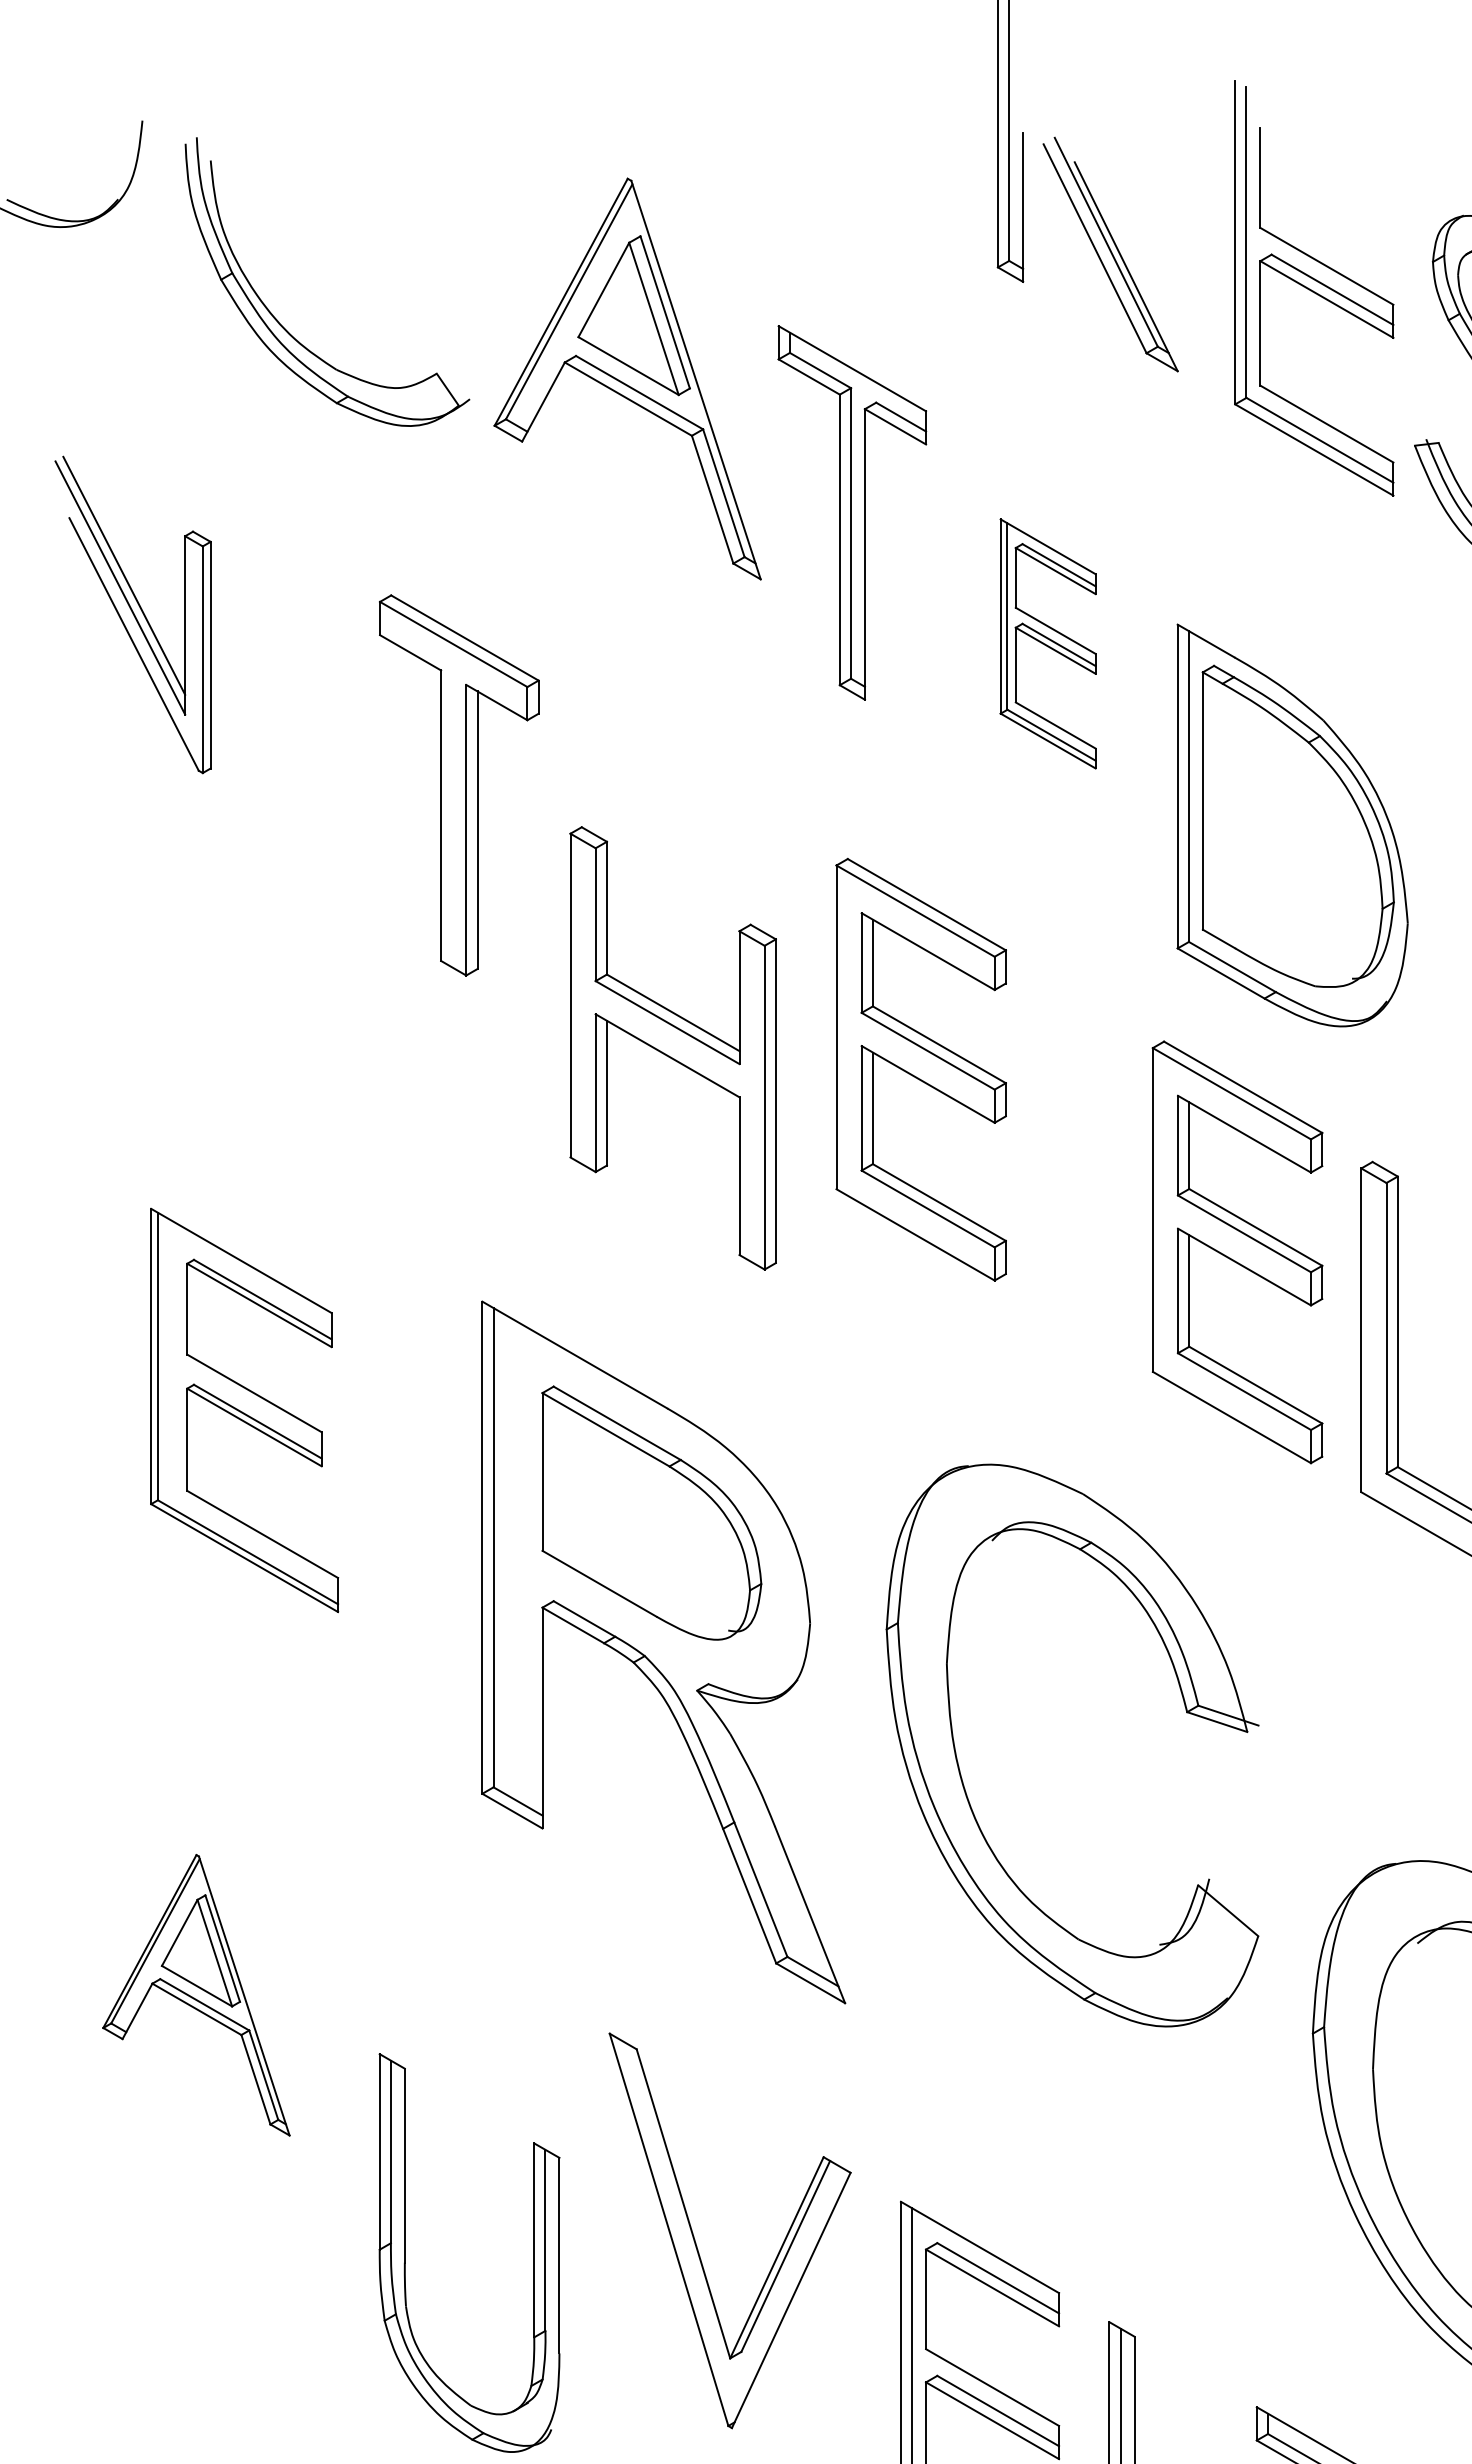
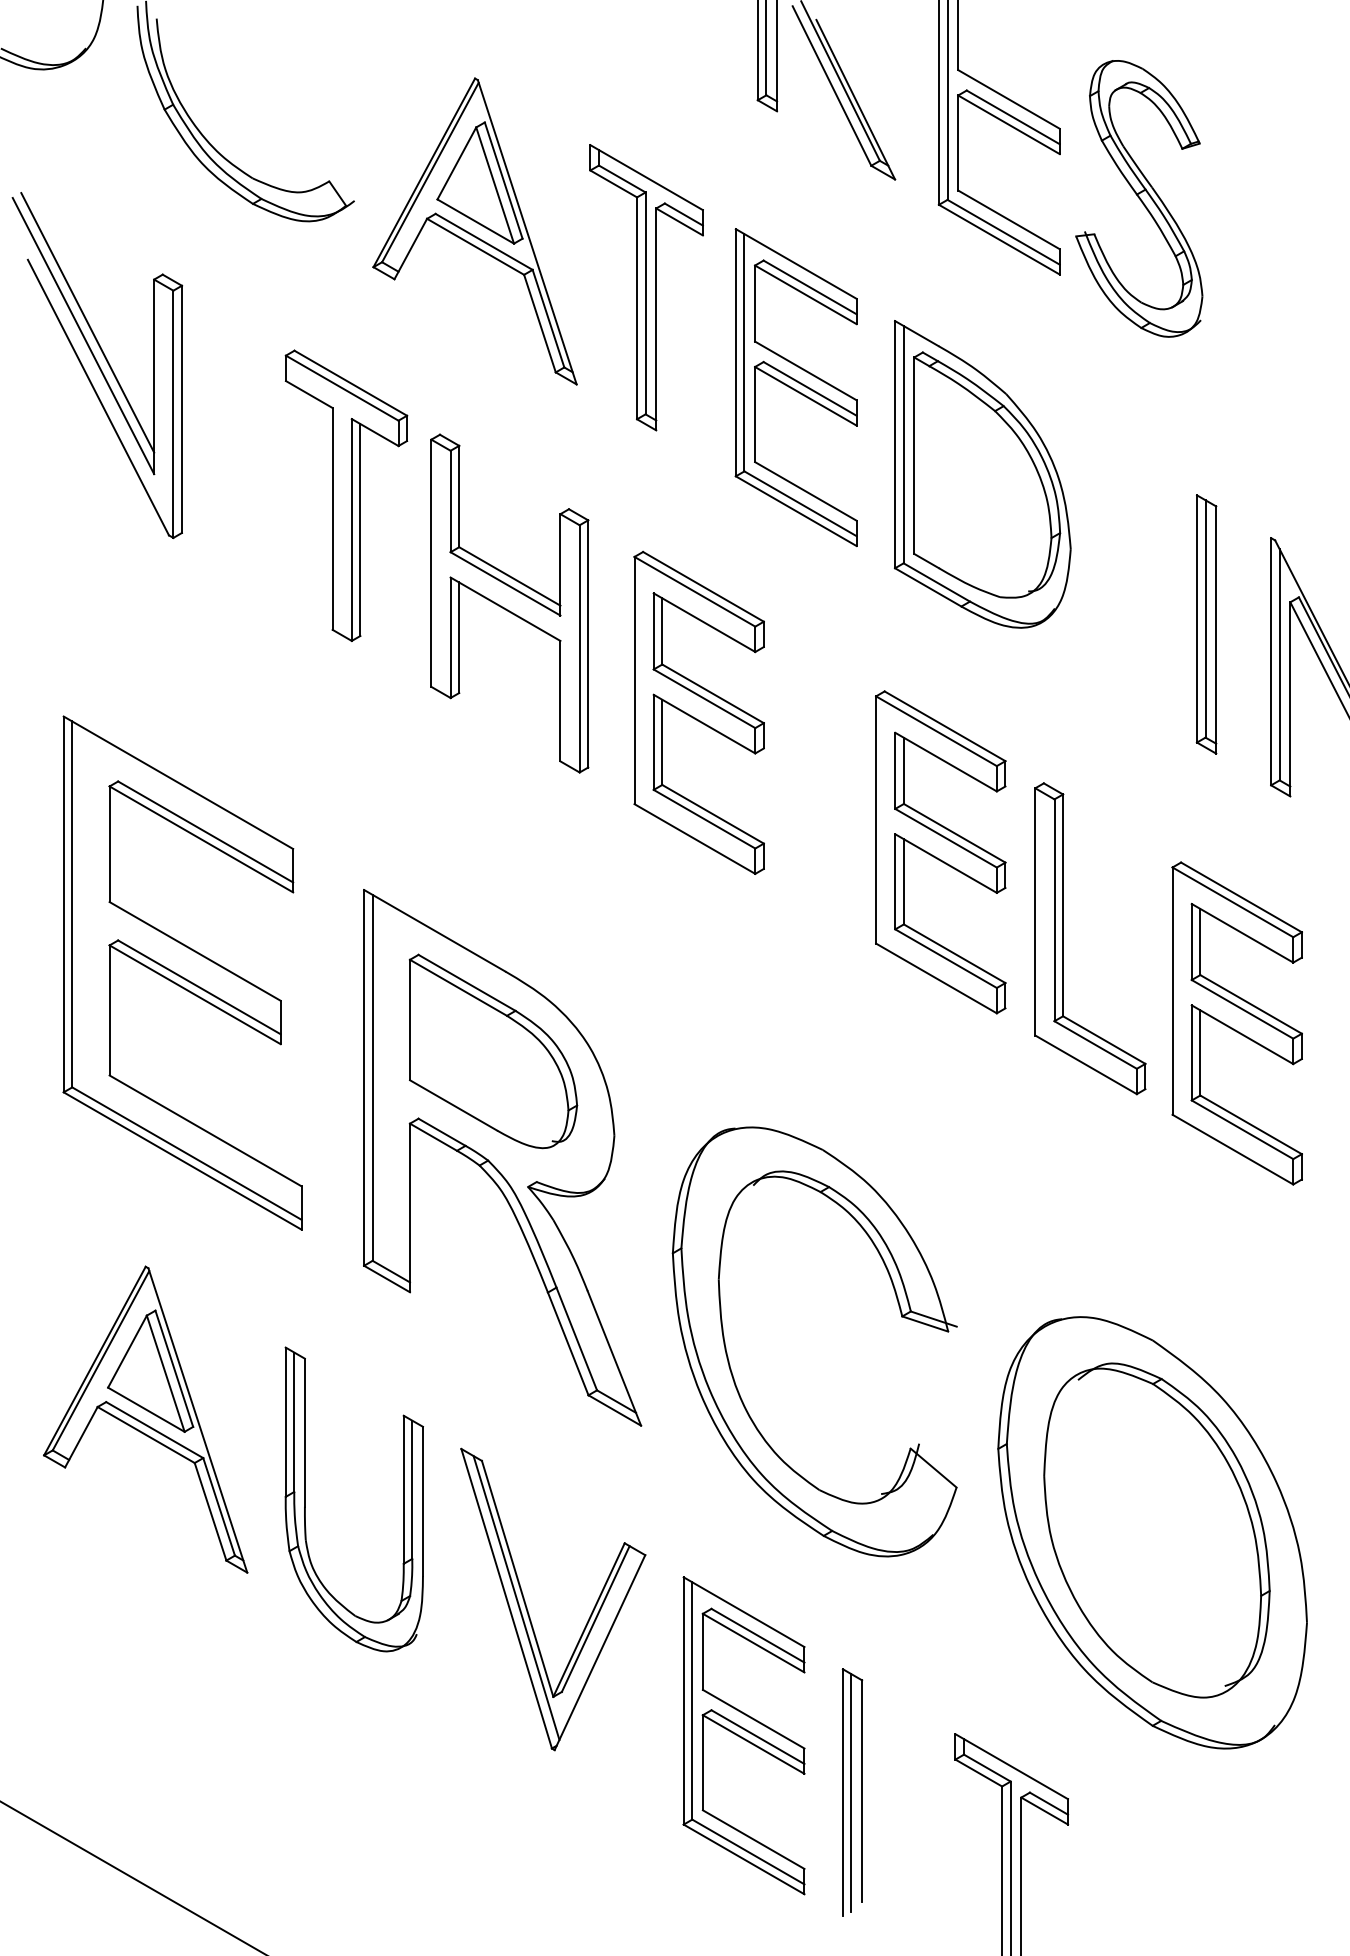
part: (626, 379) -> (474, 231), moved
part: (133, 614) -> (97, 365), size x1.43
part: (1047, 643) -> (795, 387), size x1.67
part: (1292, 825) -> (982, 474), moved
part: (672, 1048) -> (509, 603), moved
part: (244, 1409) -> (182, 972), size x1.67
part: (962, 1775) -> (730, 1364), moved
part: (196, 1995) -> (145, 1419), size x1.43
line: (681, 2228) -> (516, 1597), added
part: (405, 2253) -> (305, 1499), moved

